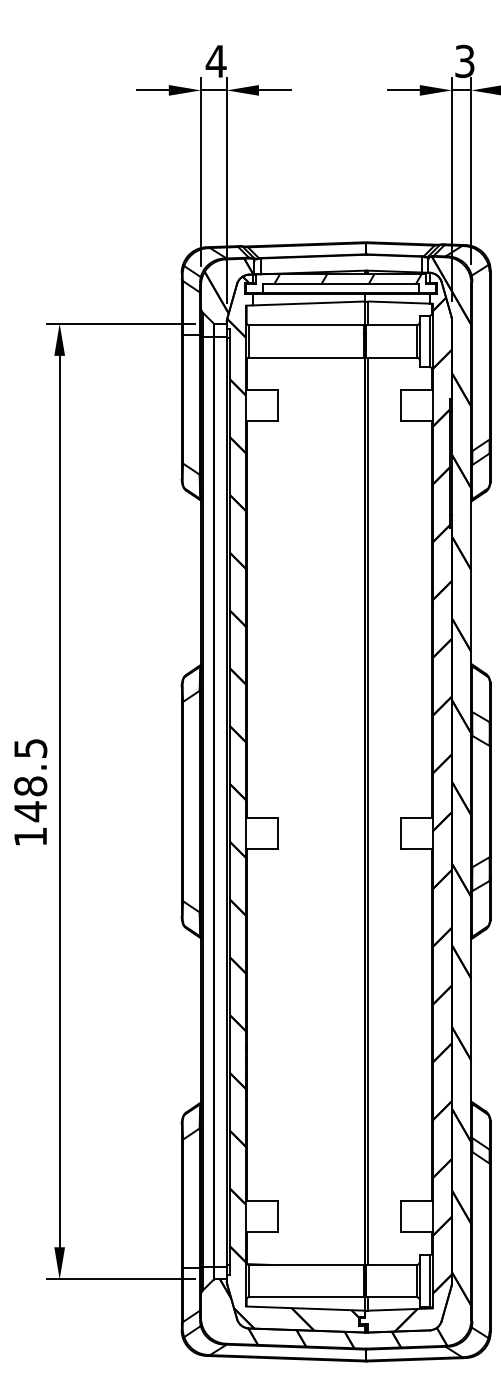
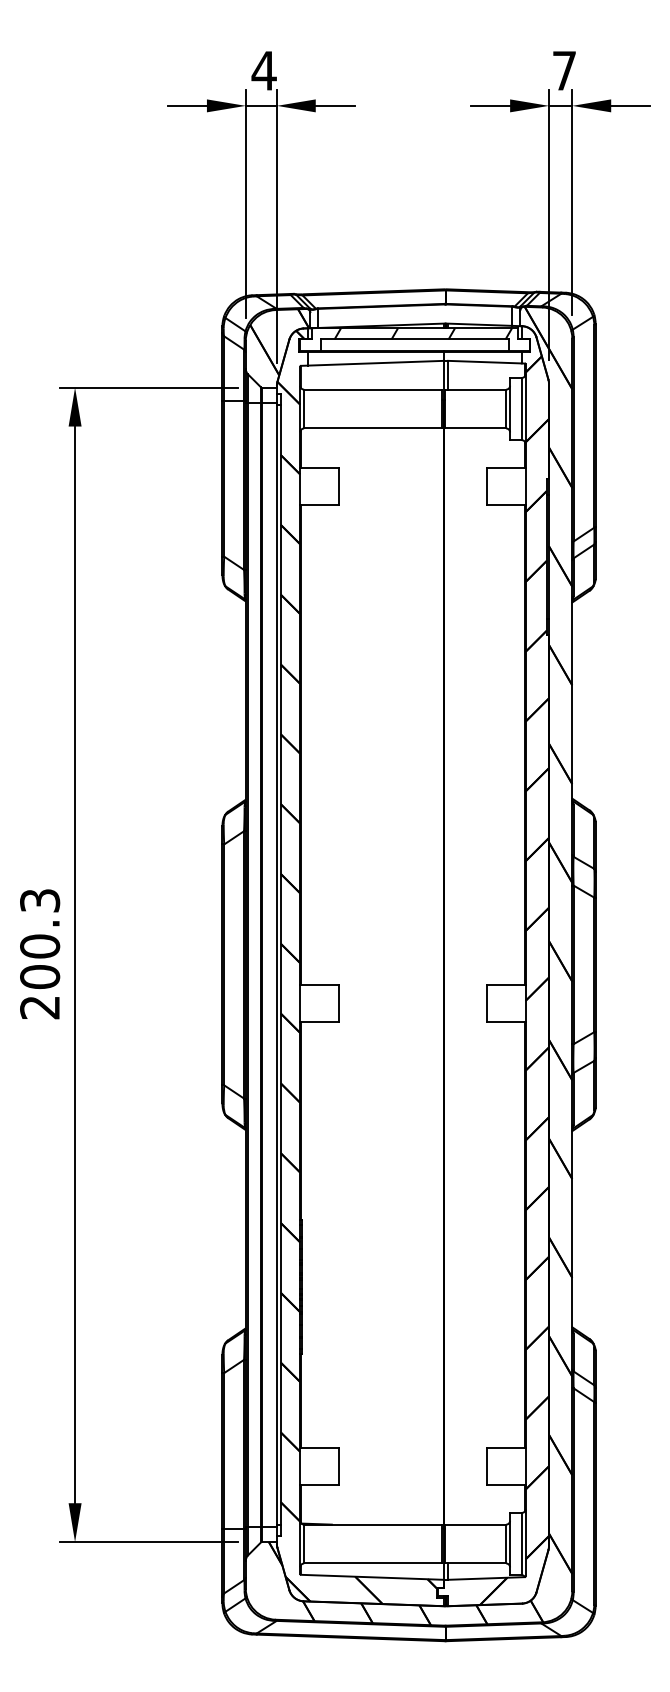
text: (464, 61) -> (564, 70), 3 -> 7
text: (31, 792) -> (40, 954), 148.5 -> 200.3
line: (368, 811) -> (447, 976), removed

